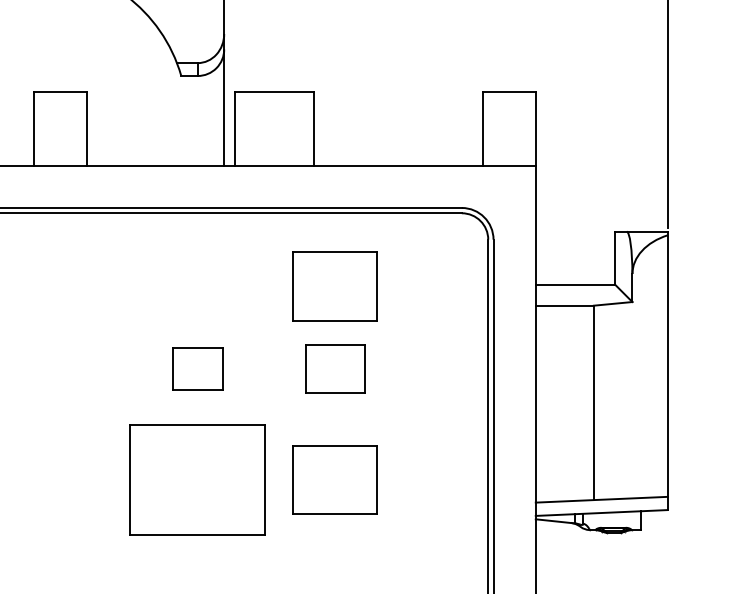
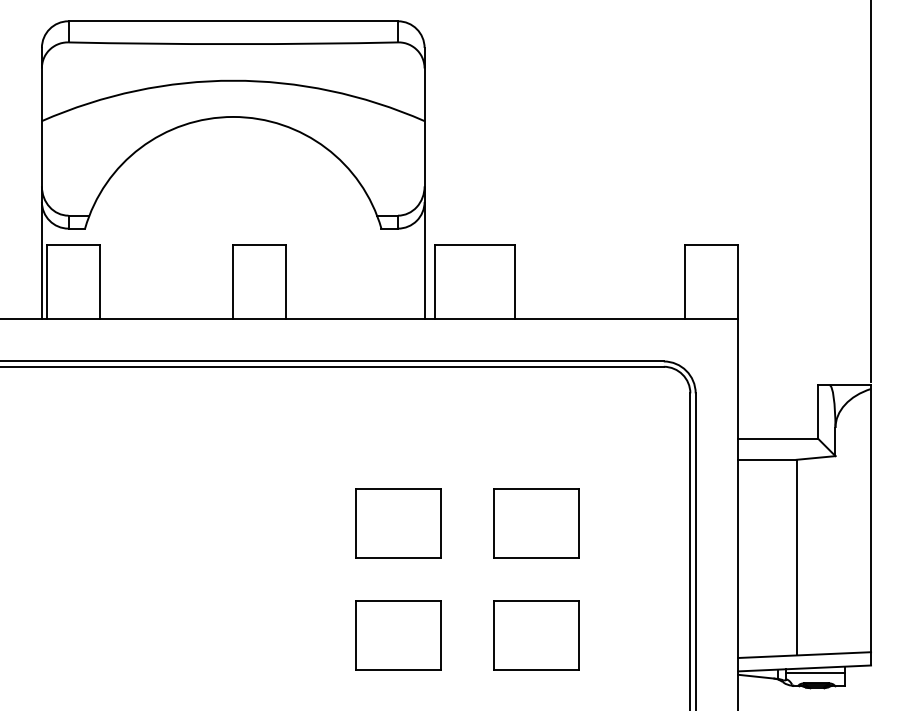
part: (335, 286) -> (536, 440), removed
part: (198, 368) -> (398, 523), size x1.67
part: (335, 368) -> (536, 523), size x1.43
part: (198, 480) -> (398, 635), size x0.62
line: (612, 517) -> (815, 672), added

